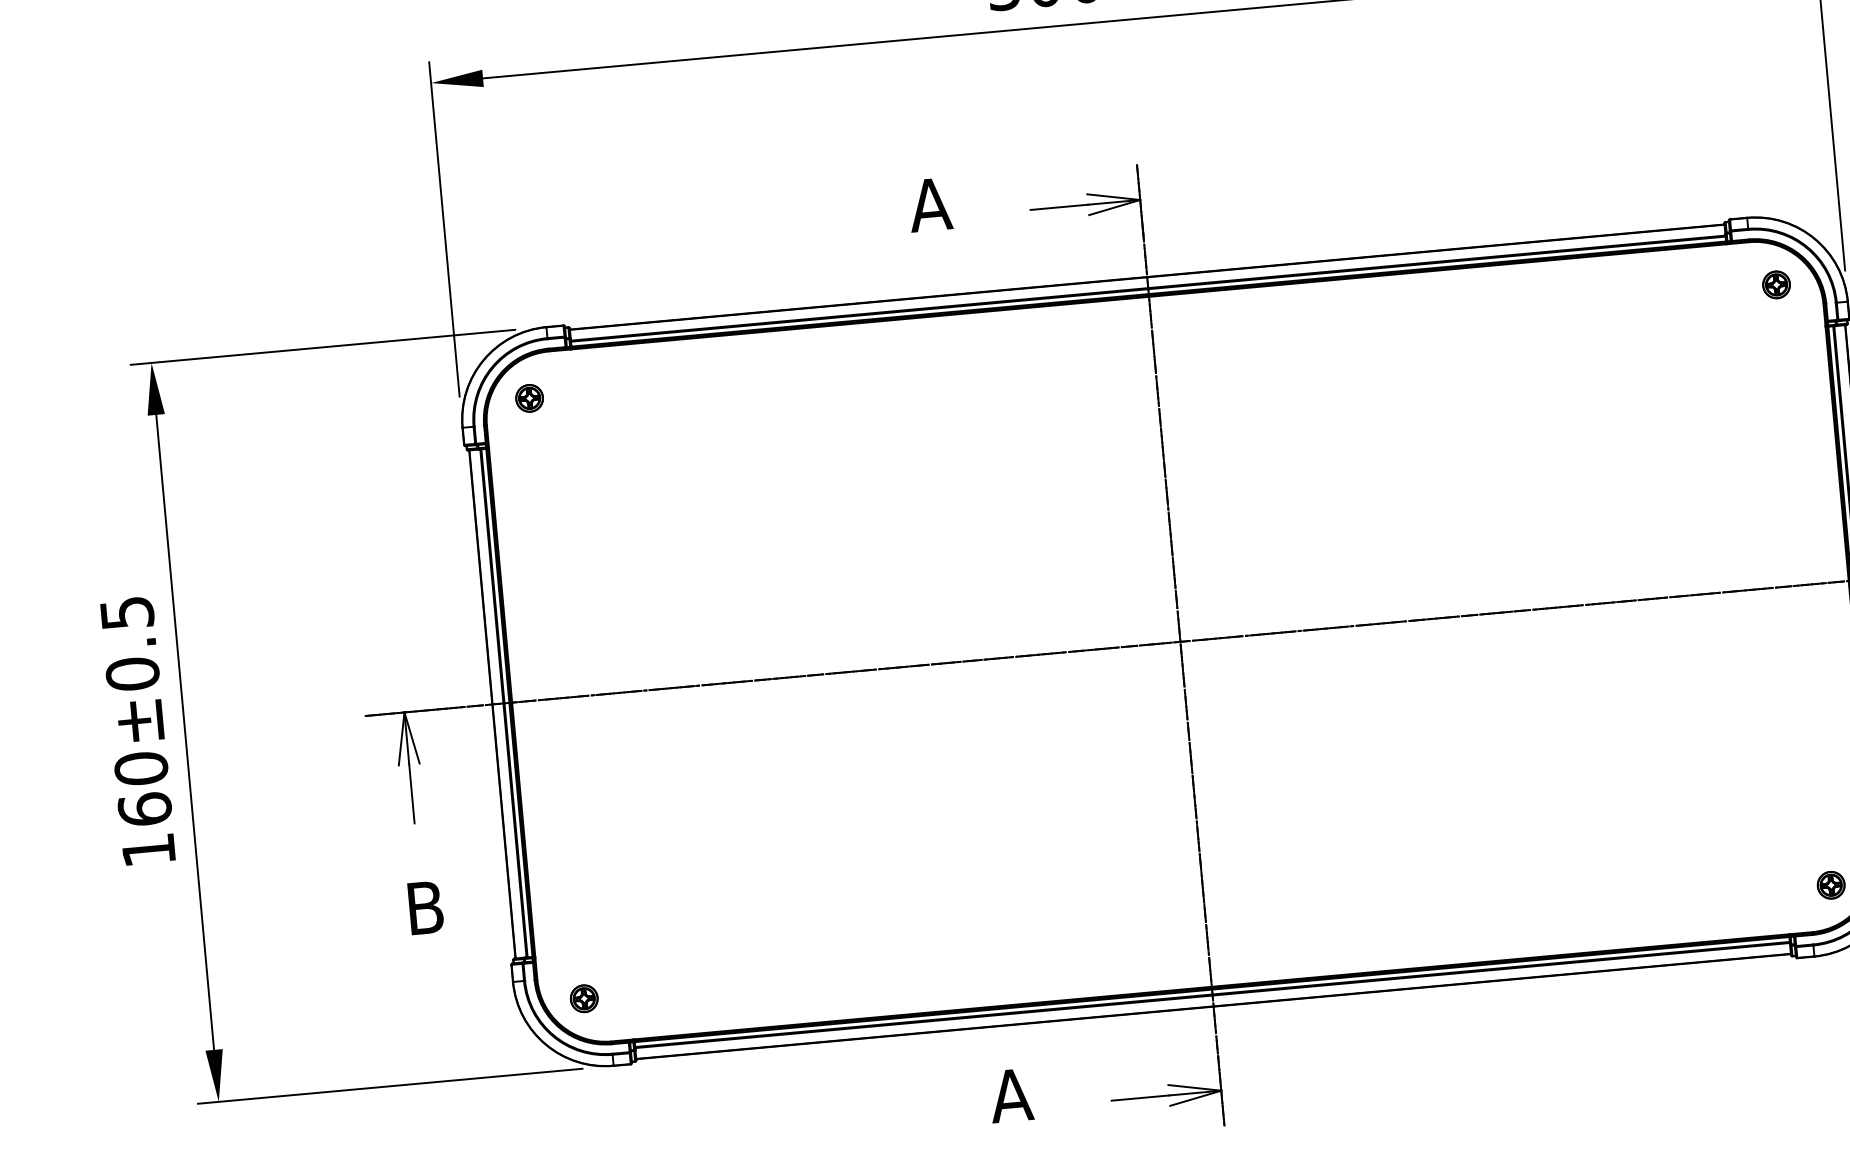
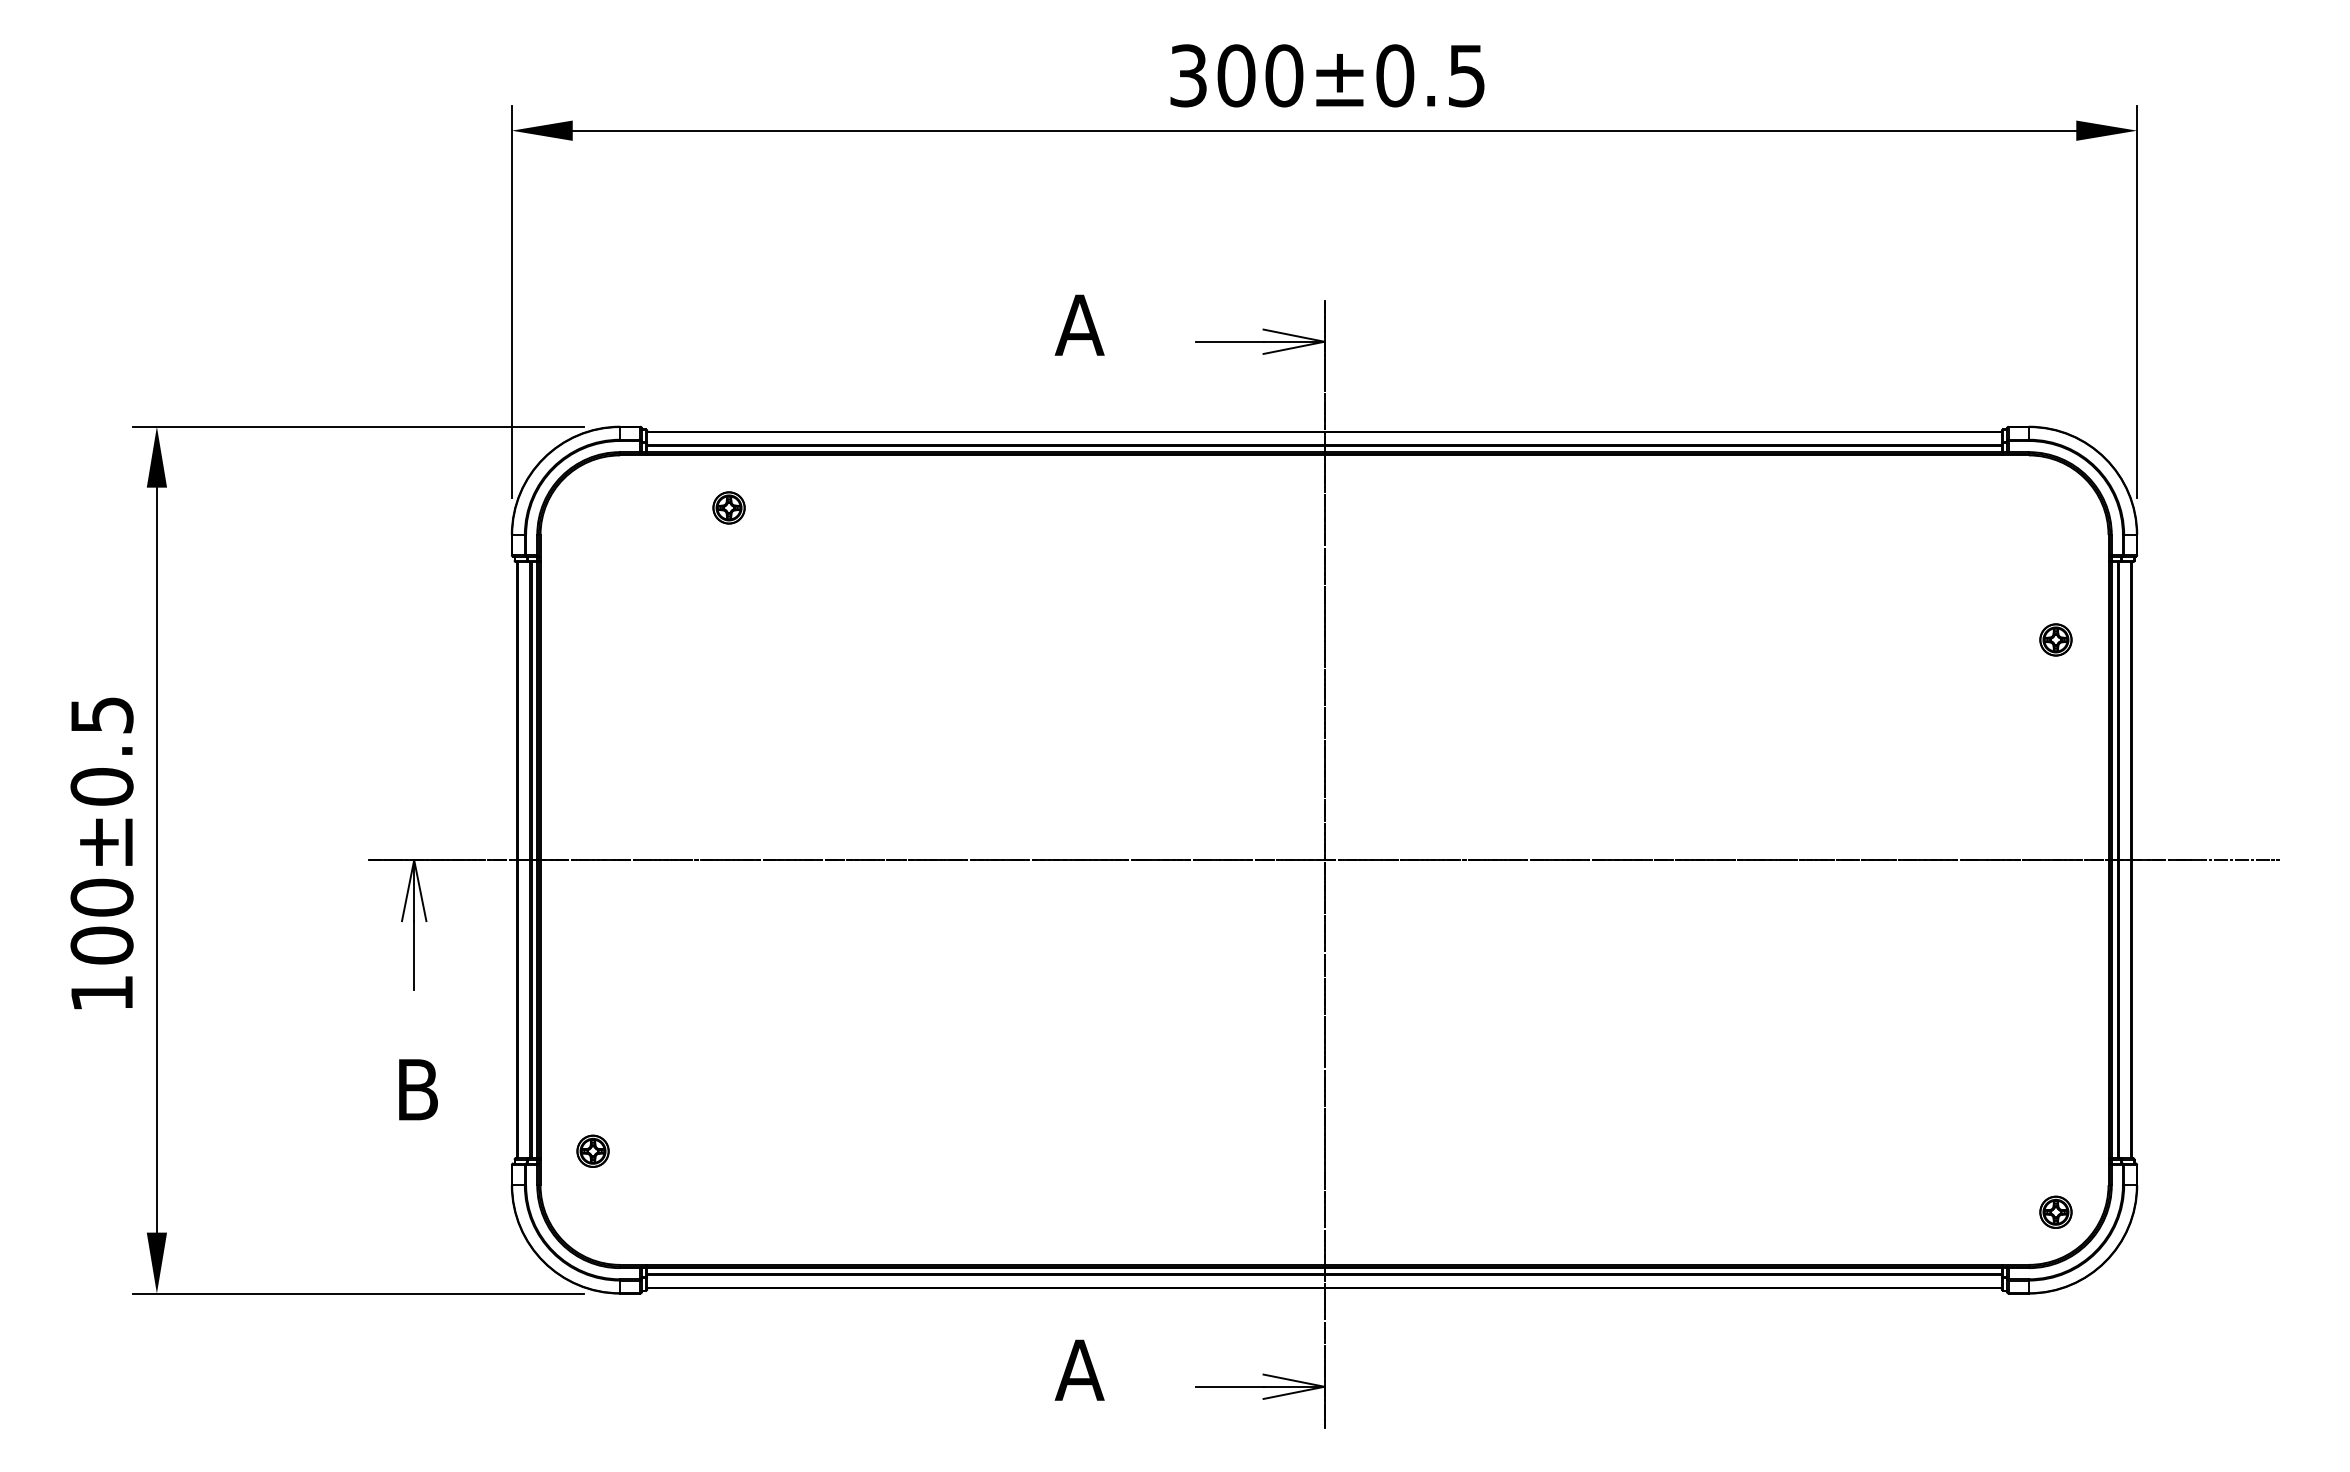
part: (1776, 284) -> (2055, 639), moved
part: (529, 398) -> (728, 507), moved
text: (144, 809) -> (101, 945), 160±0.5 -> 100±0.5
part: (583, 998) -> (592, 1150), moved

